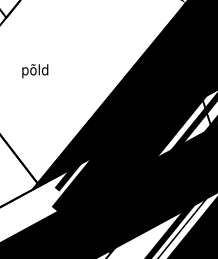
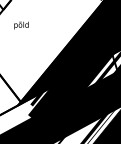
text: (35, 71) -> (21, 25), moved

